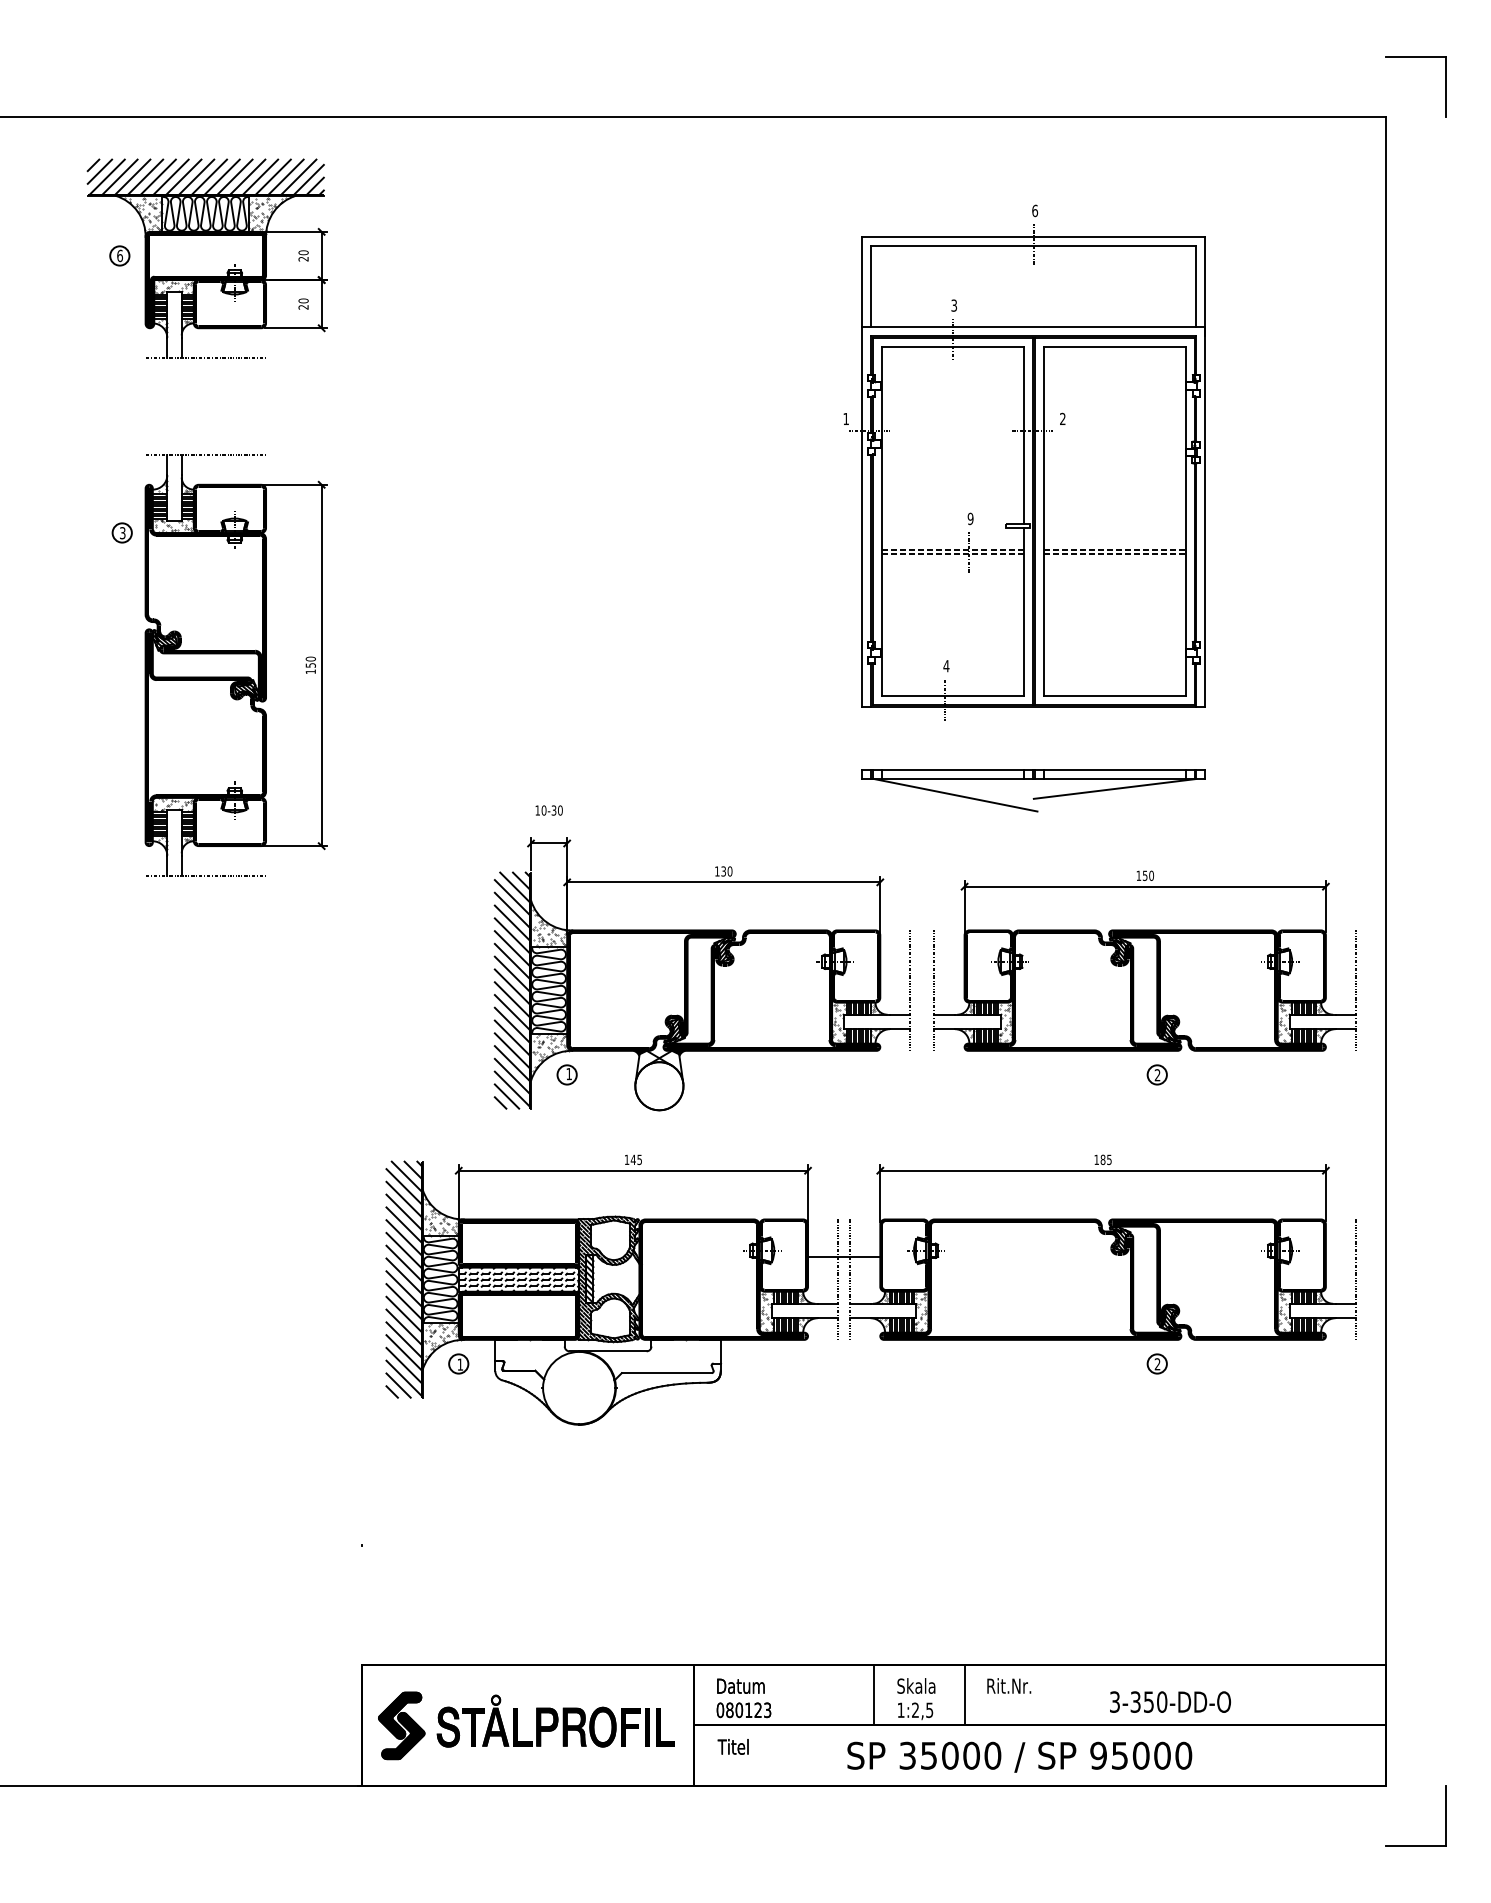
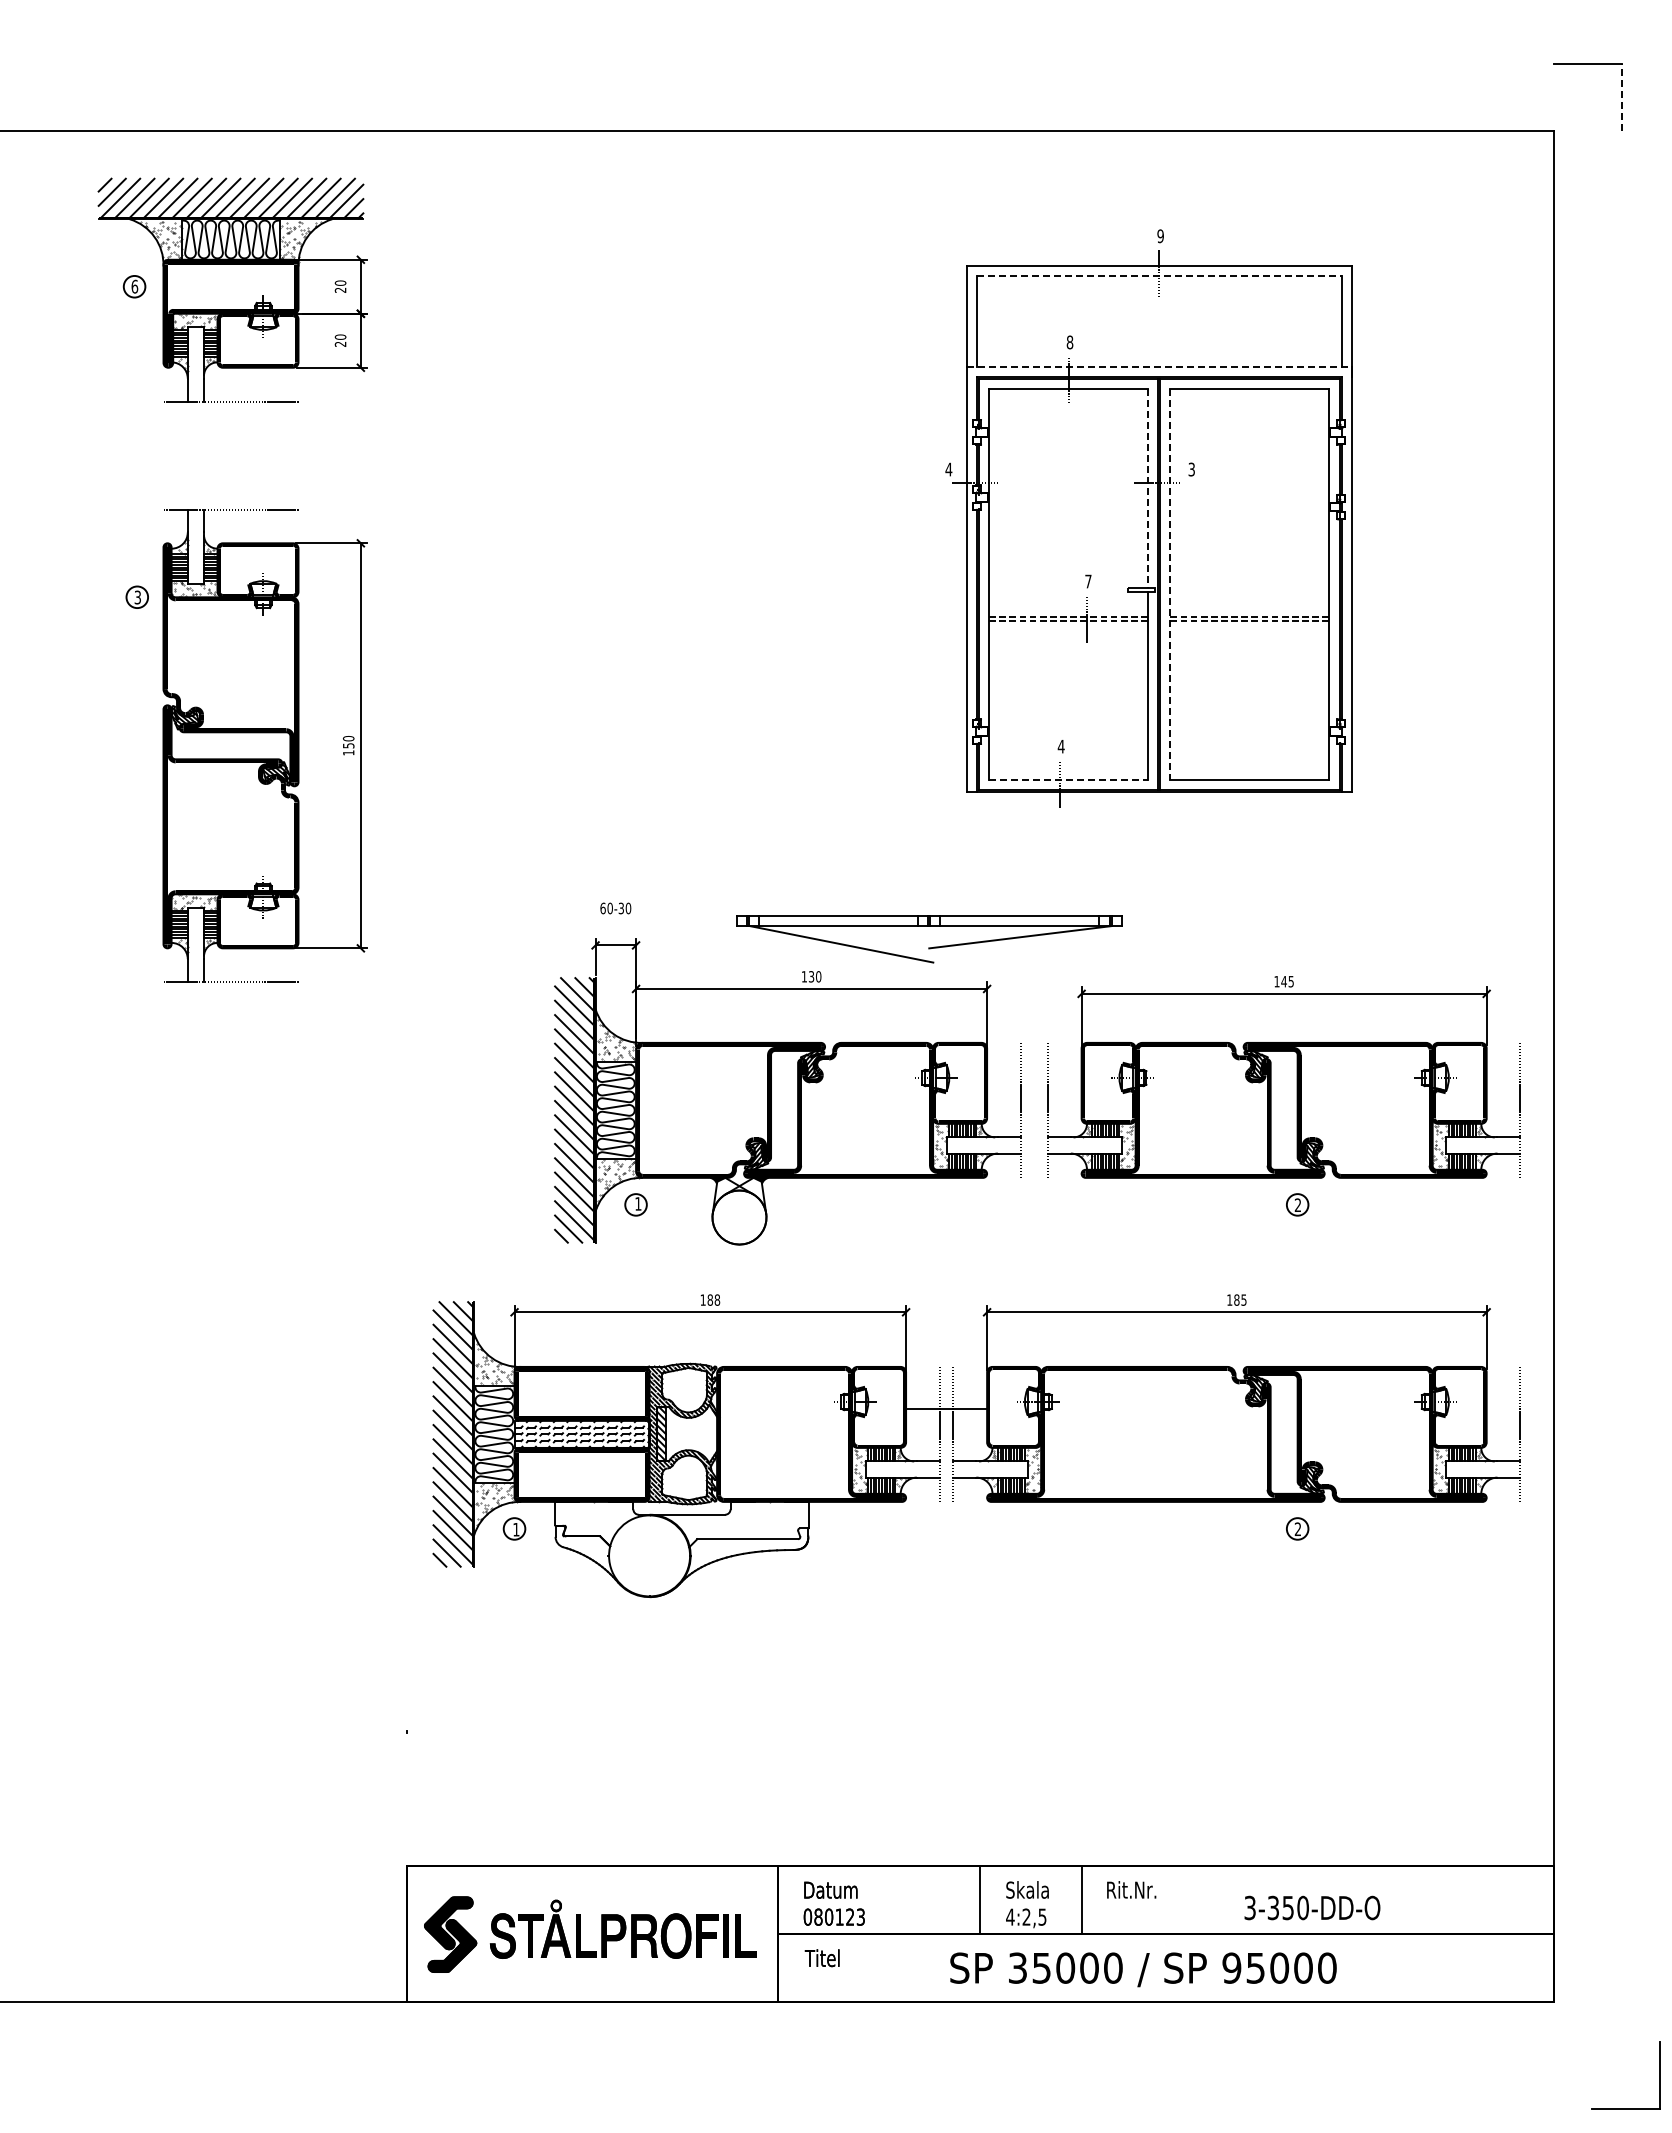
line: (1446, 87) -> (1621, 97), solid -> dashed
text: (1034, 211) -> (1160, 236), 6 -> 9
line: (1034, 245) -> (1159, 275), solid -> dashed
text: (953, 305) -> (1069, 342), 3 -> 8
line: (1034, 327) -> (1159, 366), solid -> dashed
text: (845, 418) -> (948, 469), 1 -> 4
text: (1062, 418) -> (1191, 469), 2 -> 3
line: (1024, 435) -> (1148, 488), solid -> dashed
text: (970, 518) -> (1088, 581), 9 -> 7
line: (1043, 522) -> (1170, 585), solid -> dashed
line: (953, 695) -> (1069, 779), solid -> dashed
part: (1034, 798) -> (929, 947), moved
text: (537, 810) -> (602, 908), 10-30 -> 60-30
text: (1148, 875) -> (1287, 981), 150 -> 145
text: (636, 1159) -> (713, 1299), 145 -> 188
text: (901, 1709) -> (1010, 1916), 1:2,5 -> 4:2,5
part: (1415, 1845) -> (1625, 2108), moved

